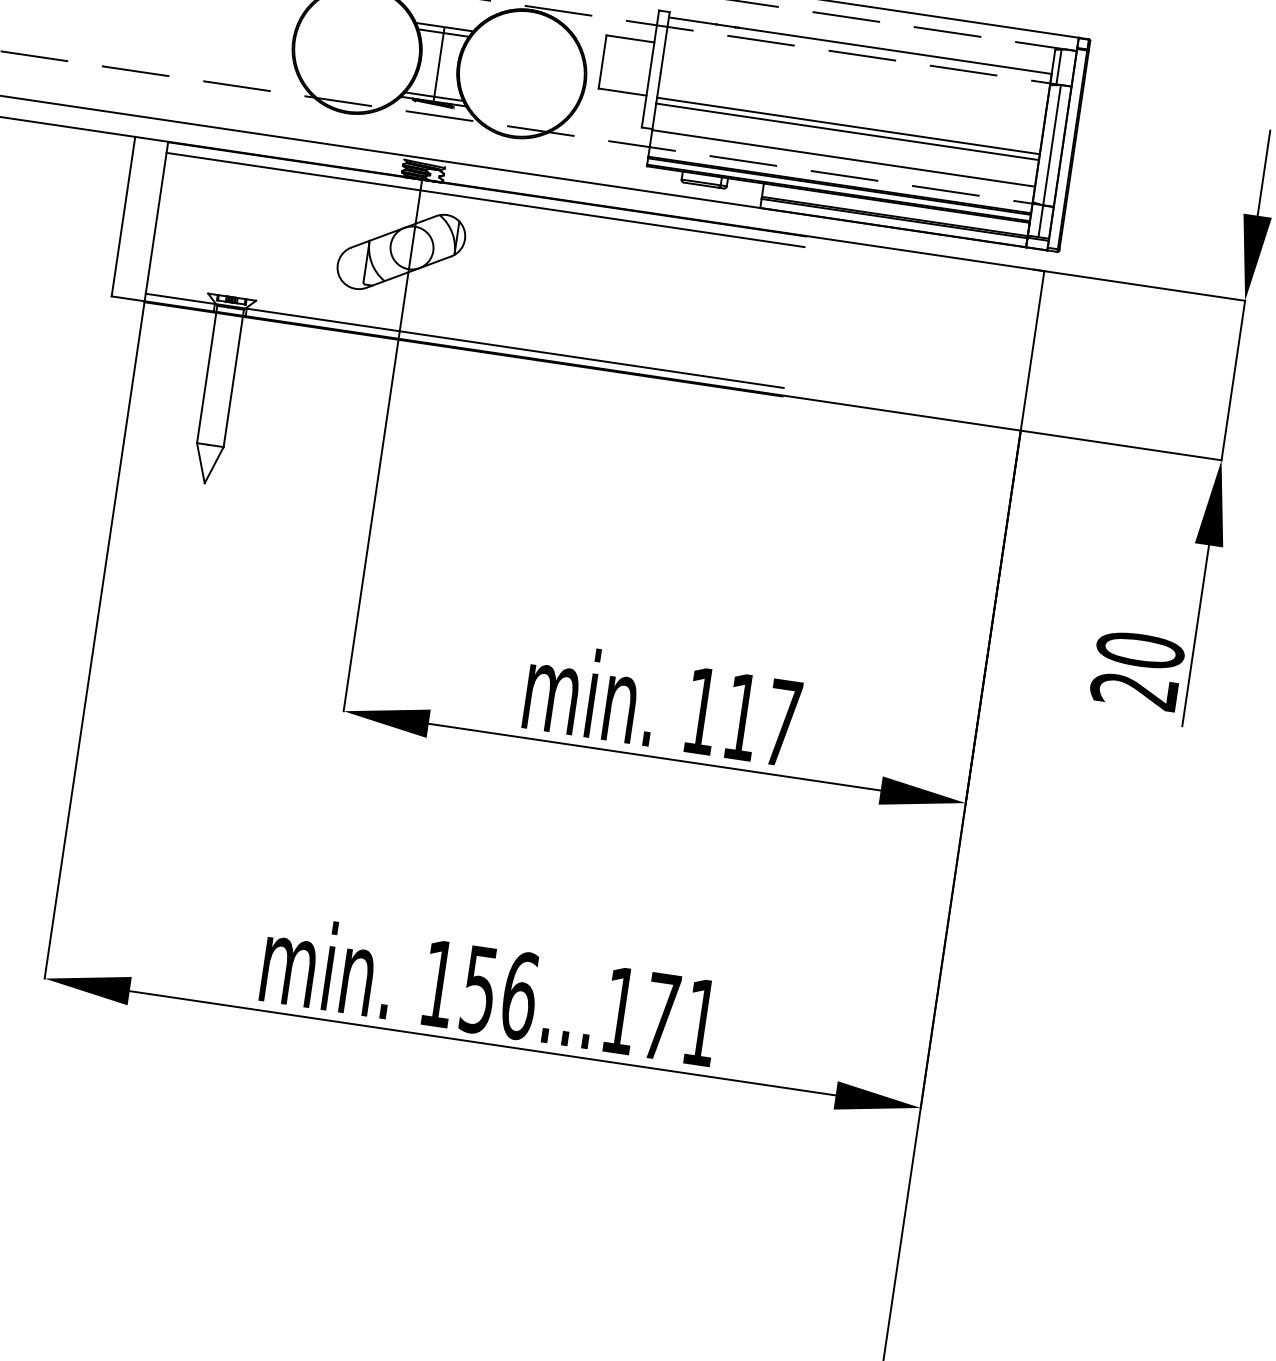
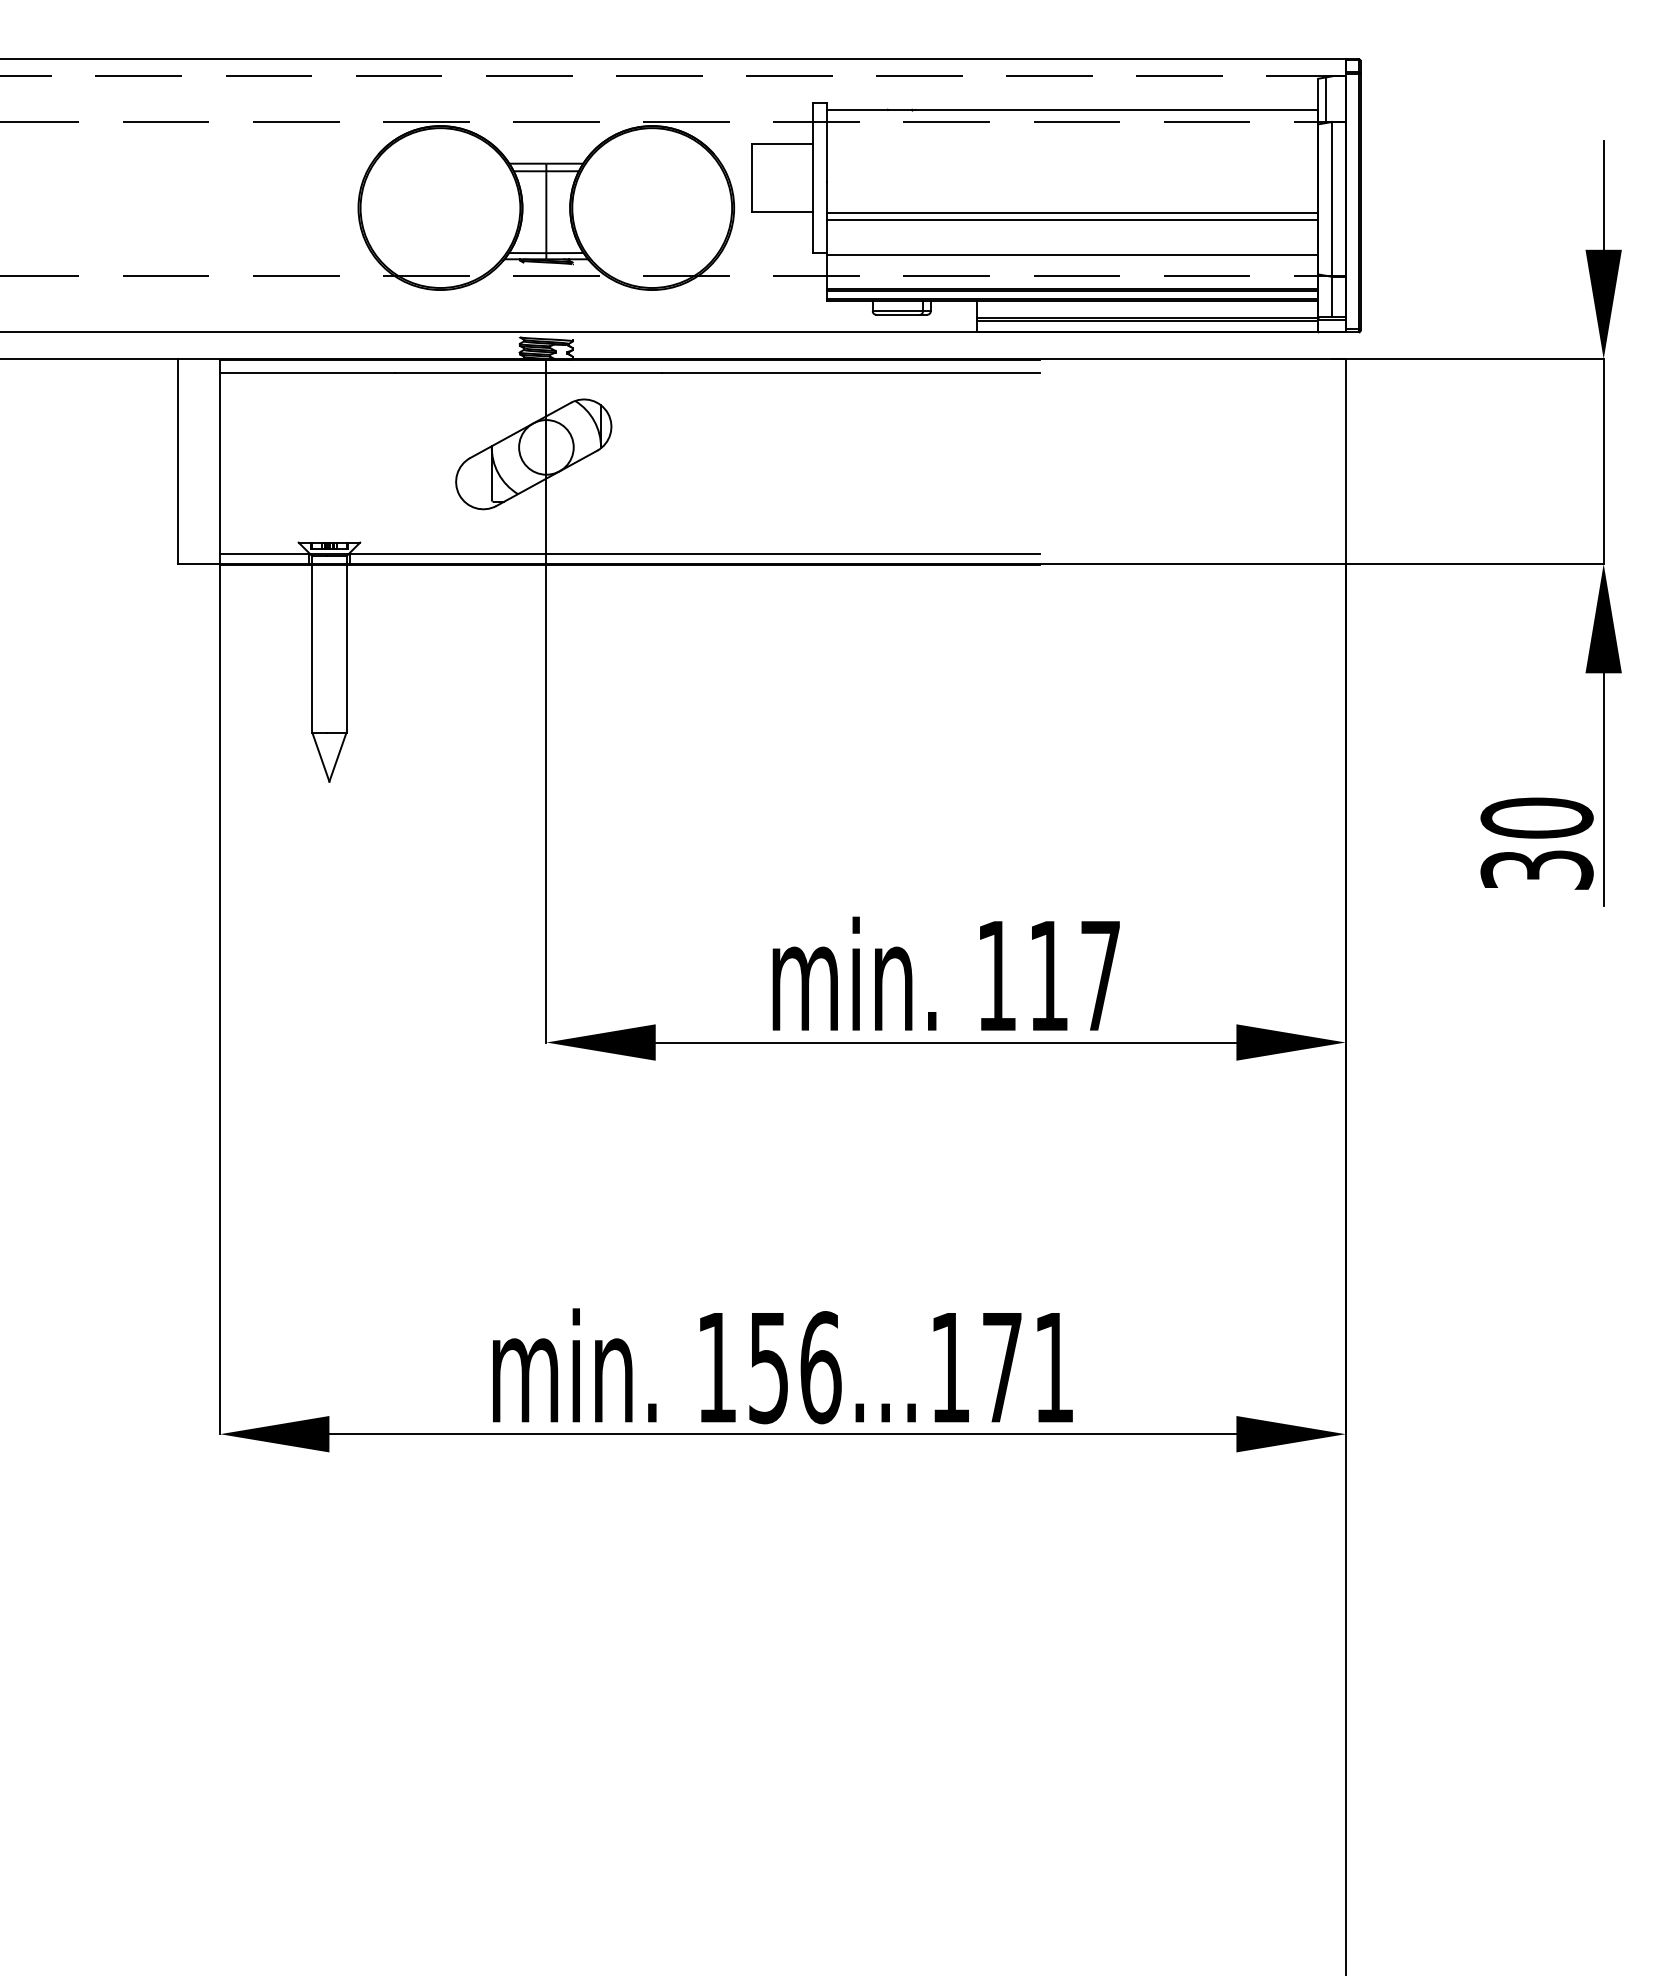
text: (1134, 690) -> (1536, 869), 20 -> 30

